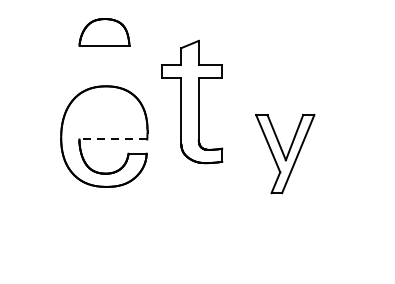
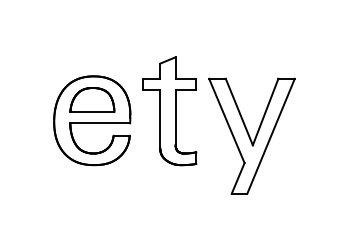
part: (104, 32) -> (92, 99), moved
part: (191, 102) -> (169, 111), moved
line: (113, 139) -> (100, 123), dashed -> solid
part: (284, 153) -> (251, 135), size x1.67

